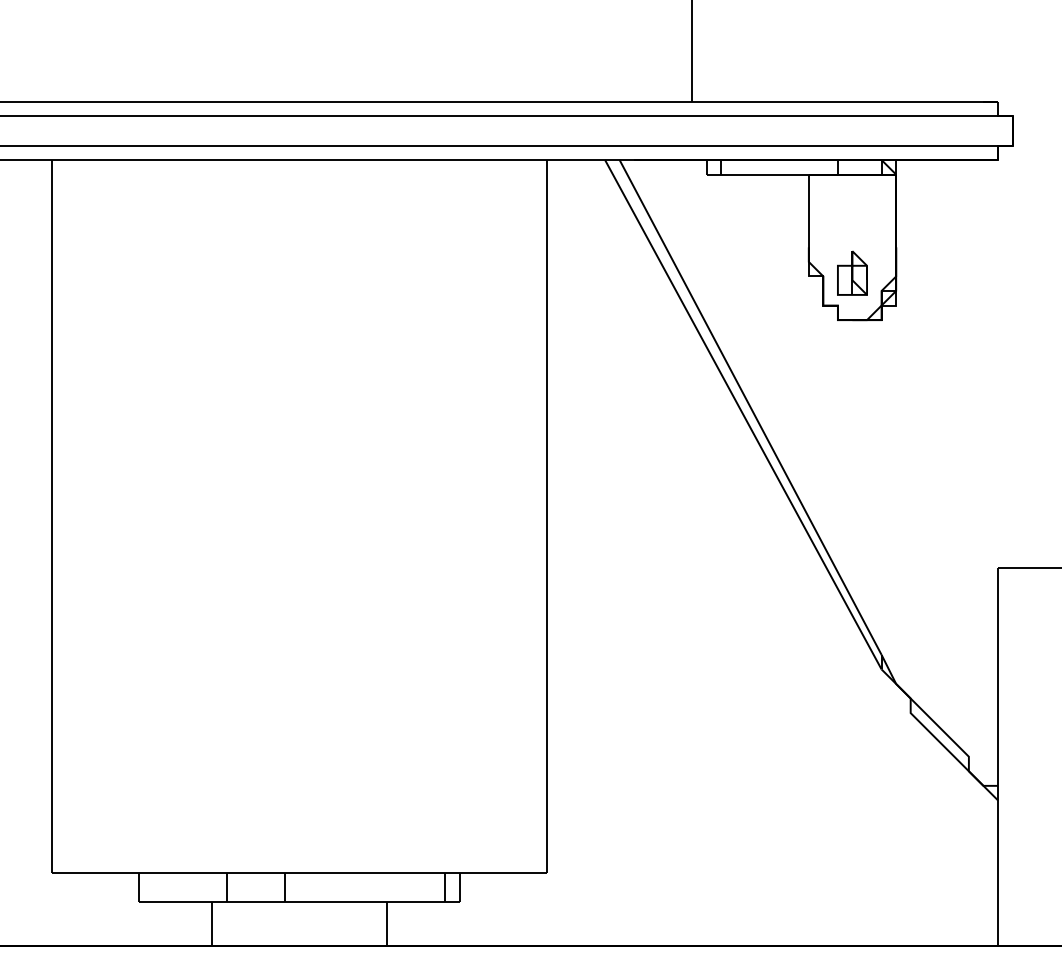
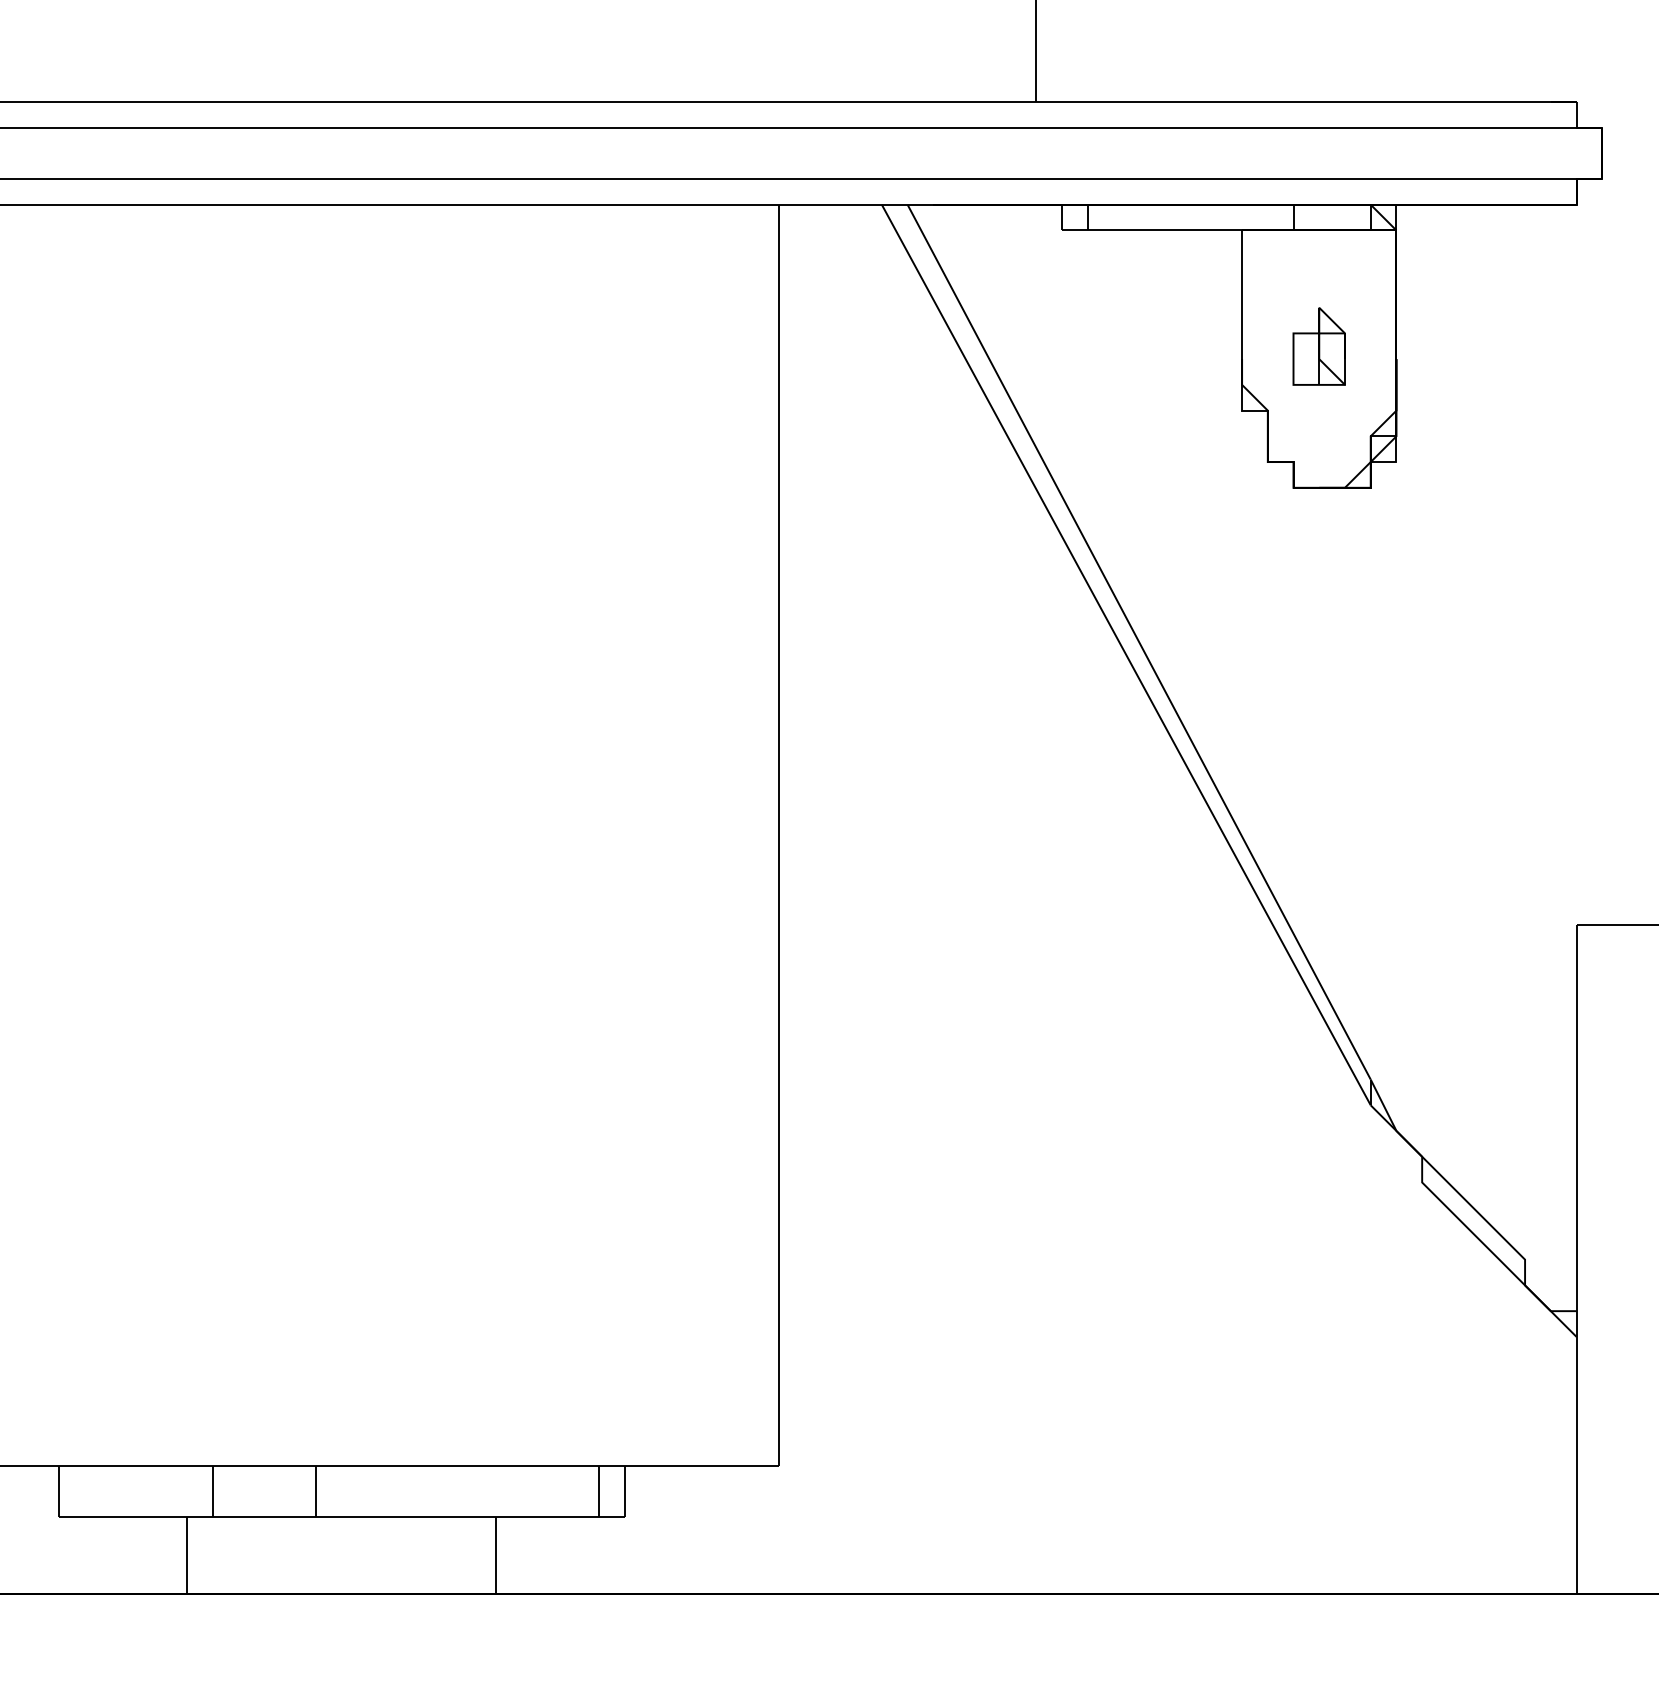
part: (852, 272) -> (1319, 345), moved

